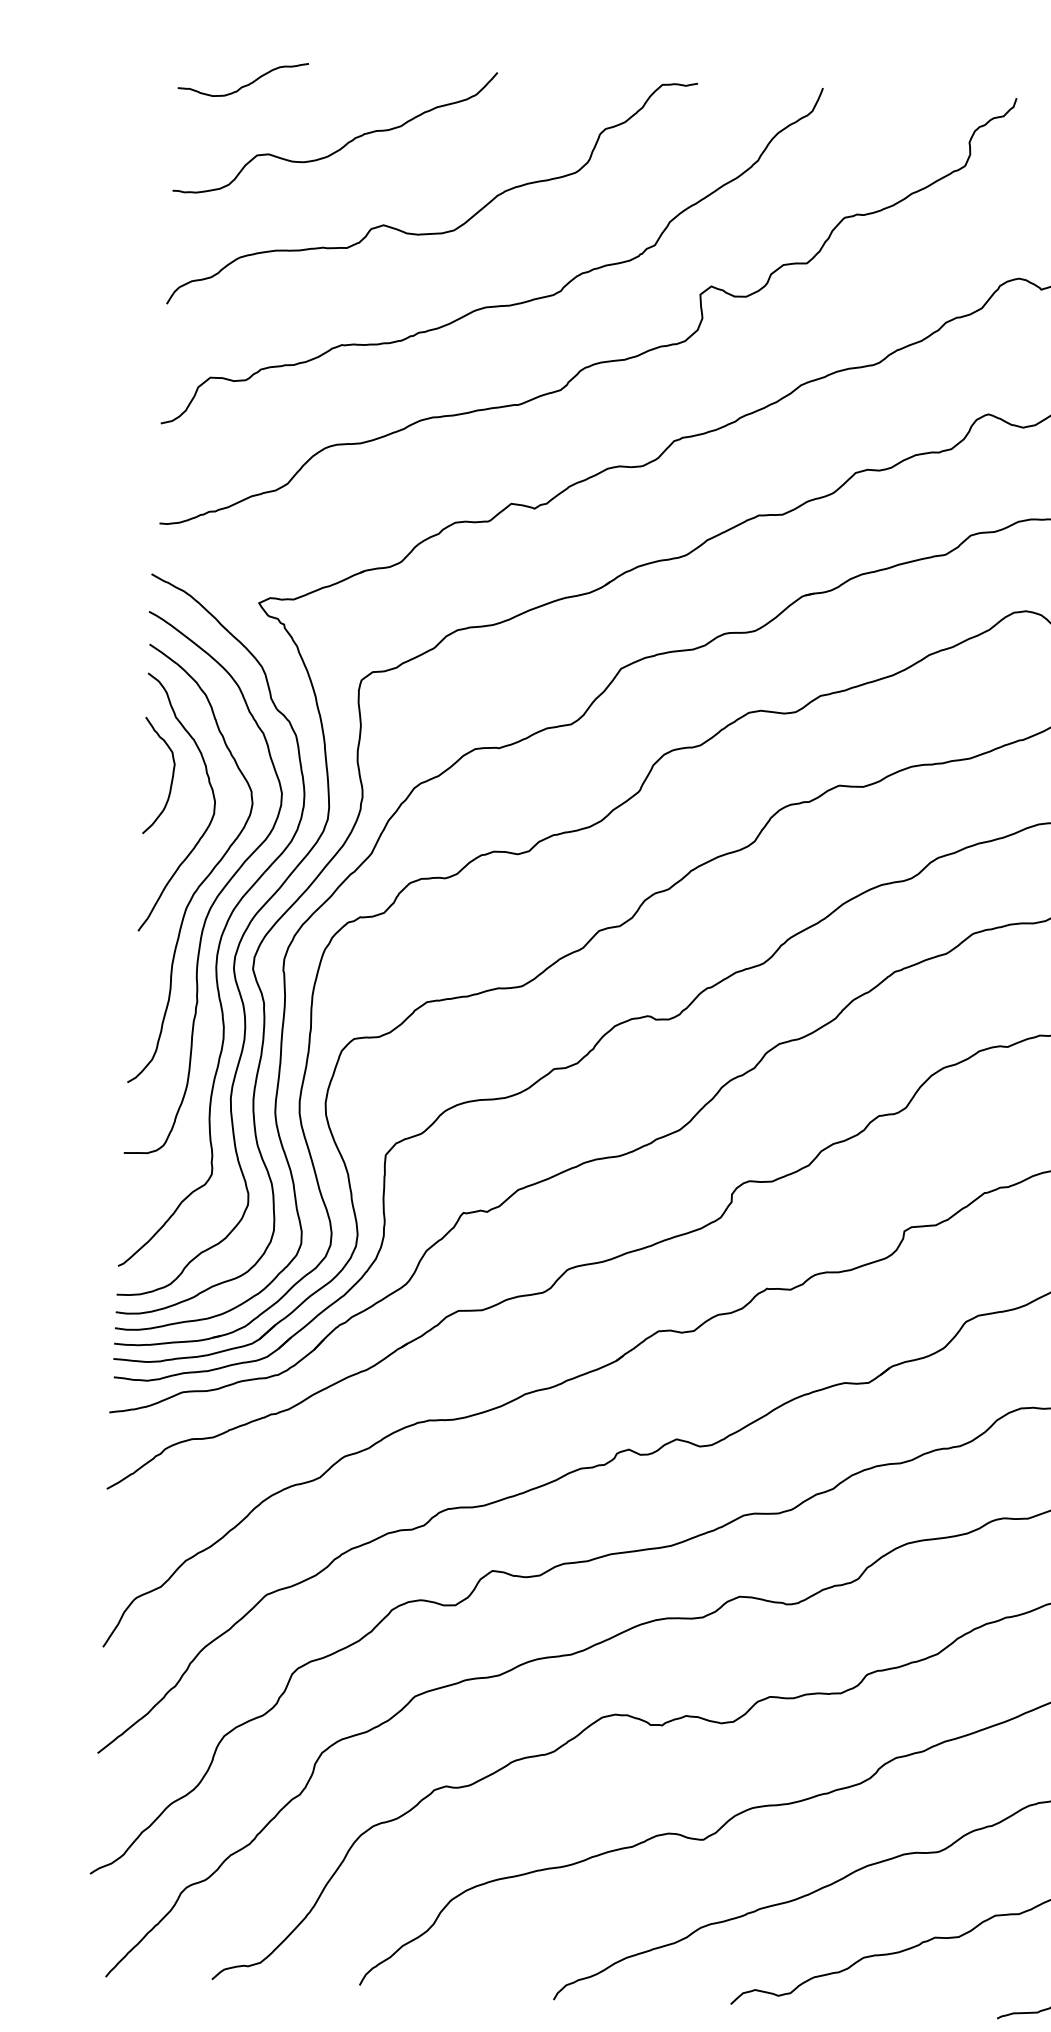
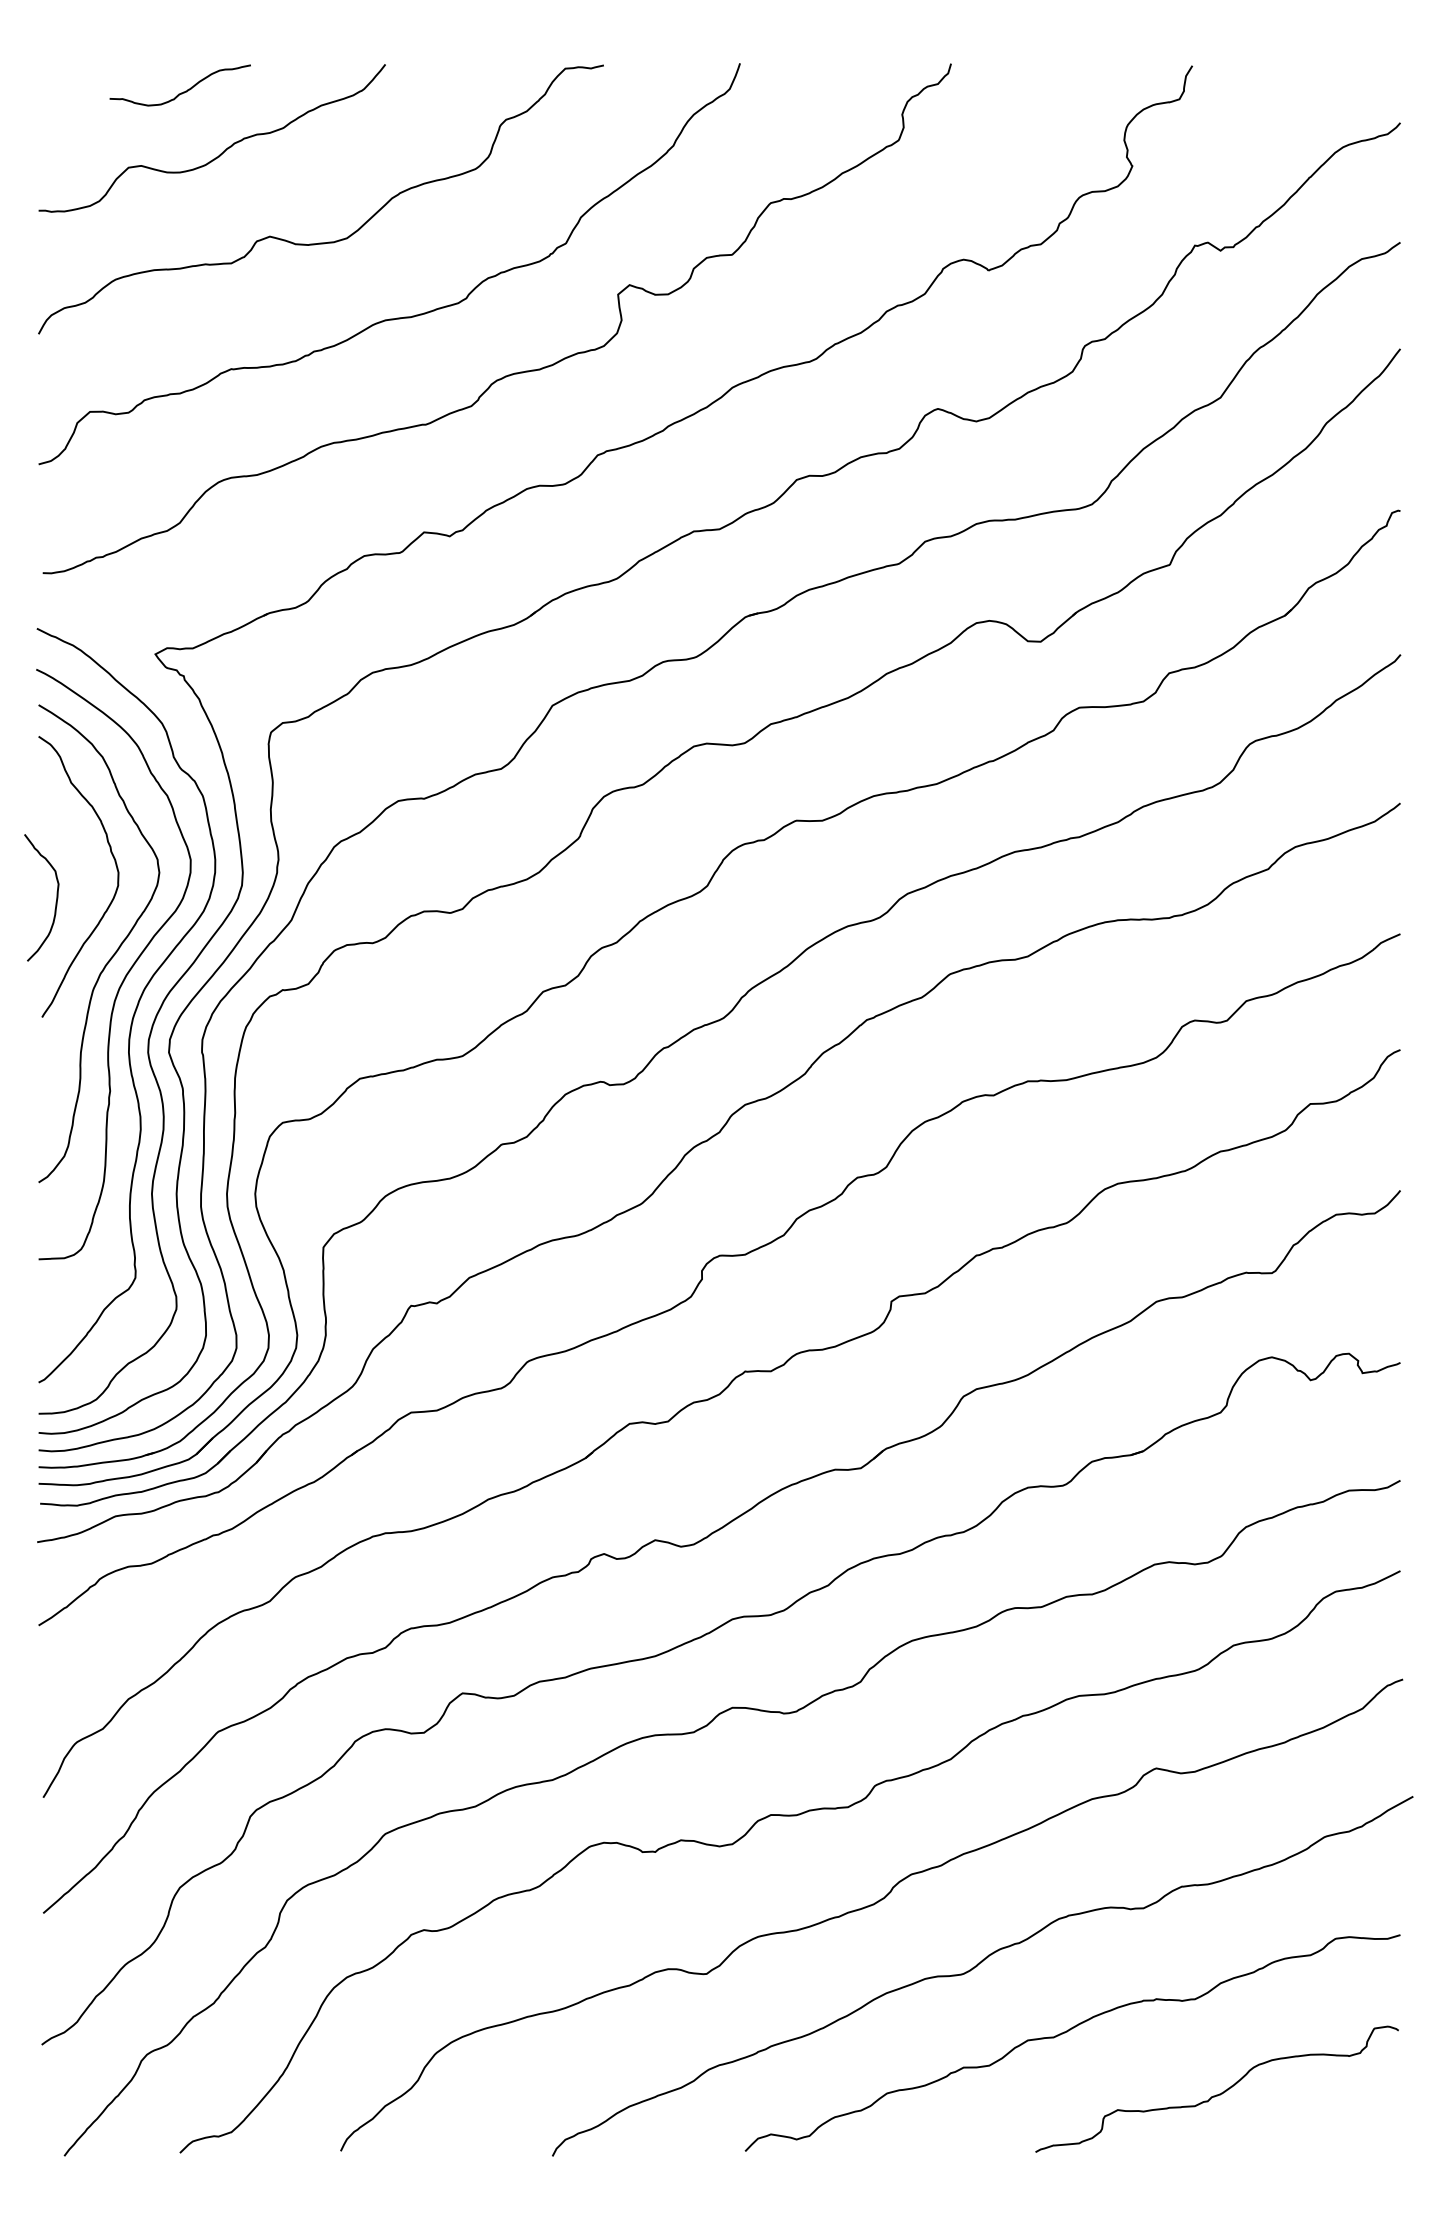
curve: (245, 84) -> (183, 91), moved
curve: (171, 781) -> (55, 902), moved

